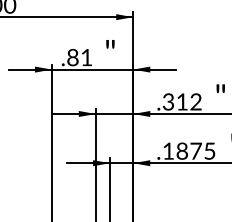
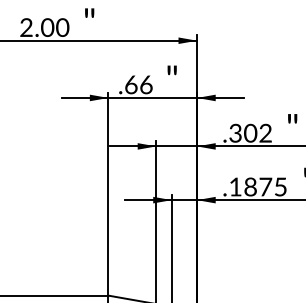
text: (79, 57) -> (138, 84), .81 -> .66
text: (182, 101) -> (250, 132), .312 -> .302

